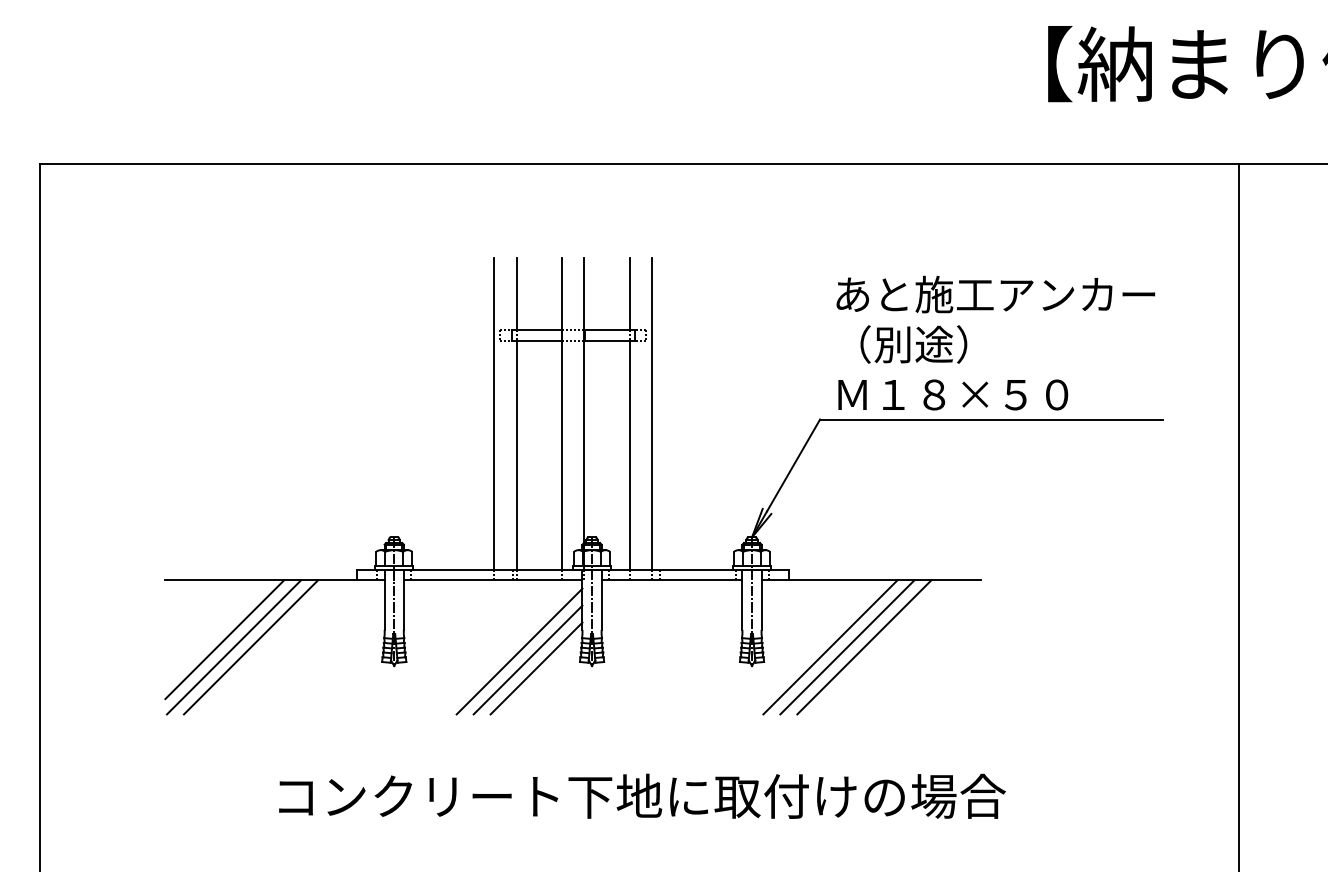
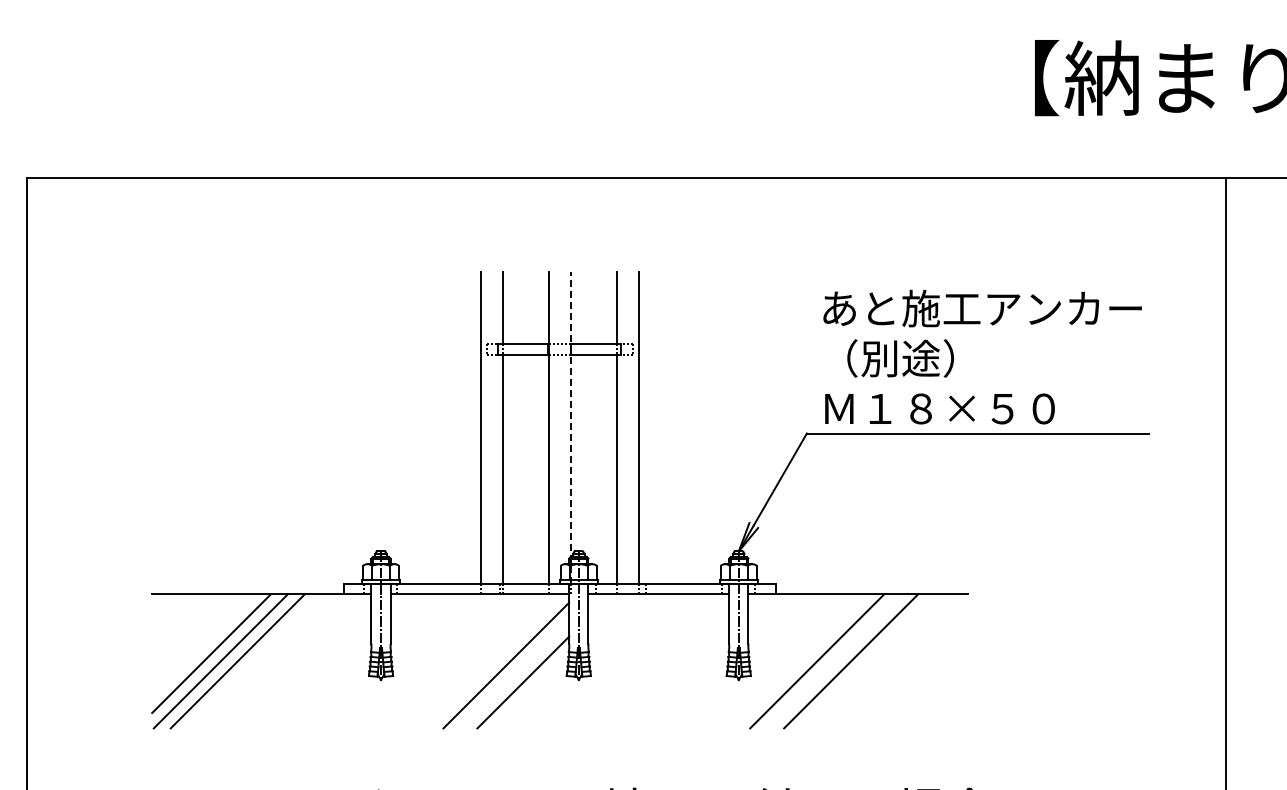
line: (584, 413) -> (571, 427), solid -> dashed
line: (847, 647) -> (834, 661), removed
line: (527, 659) -> (514, 673), removed

